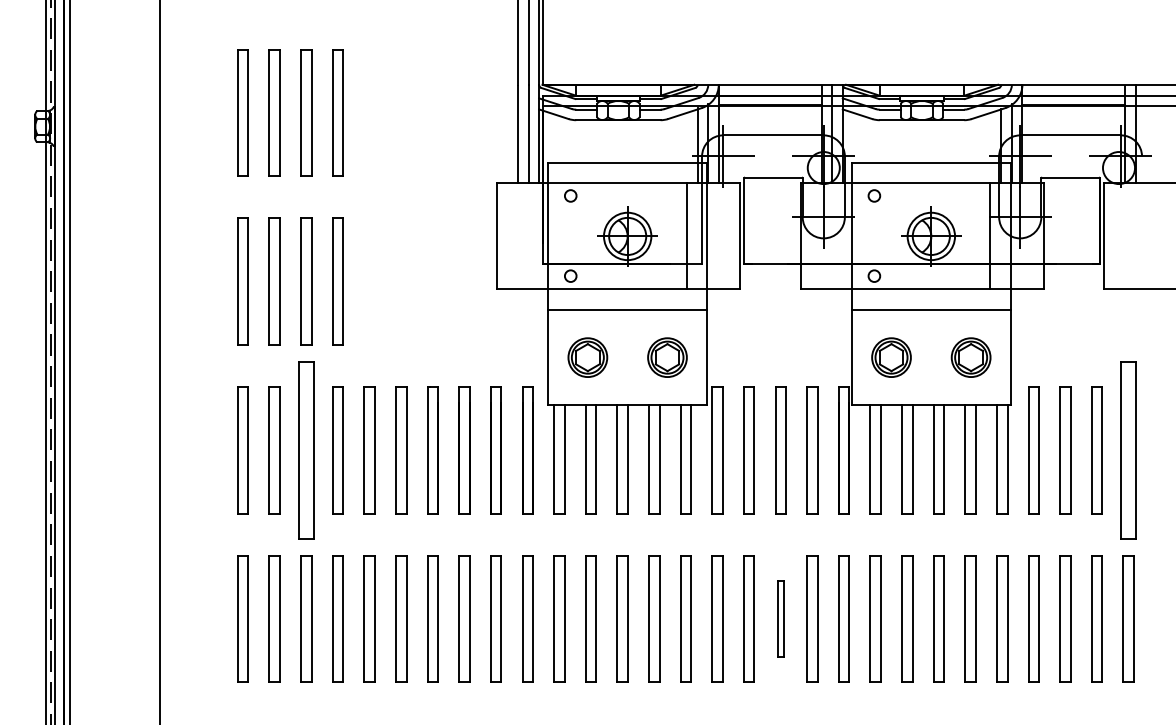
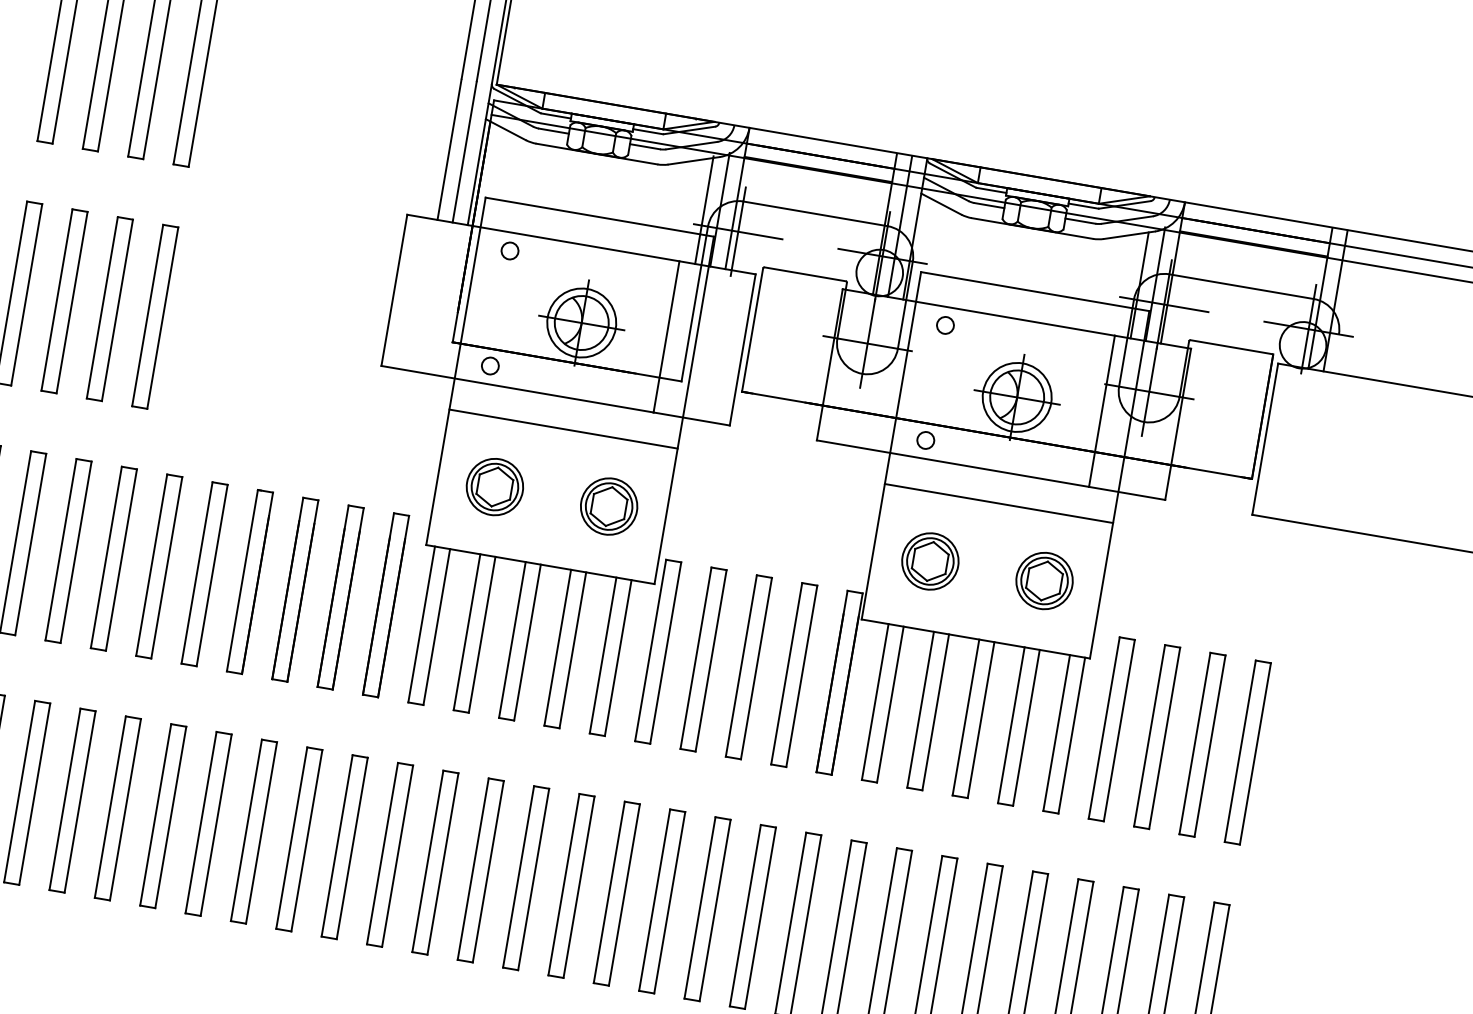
part: (306, 450) -> (68, 551), size x0.71
part: (1128, 450) -> (1247, 752), size x0.71
part: (780, 618) -> (707, 908), size x1.67

